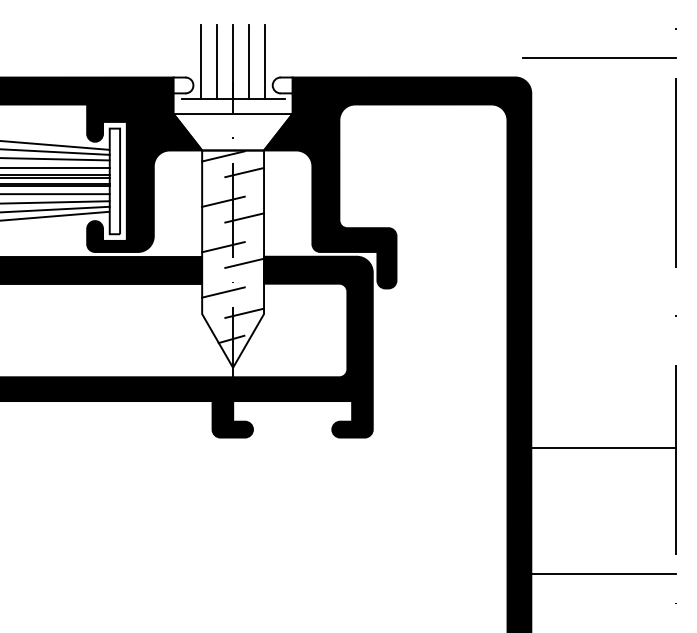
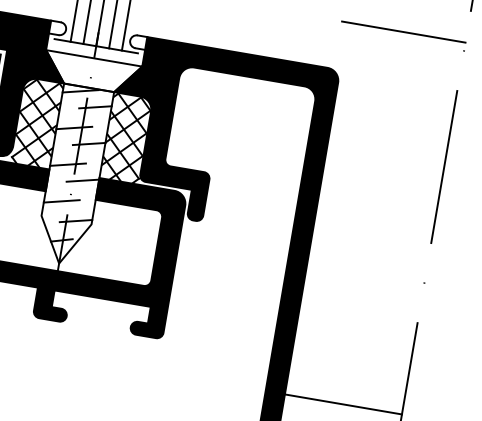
line: (599, 57) -> (403, 31), moved
hatch: (177, 203) -> (36, 123), added
hatch: (288, 203) -> (126, 138), added
line: (603, 447) -> (343, 404), moved

